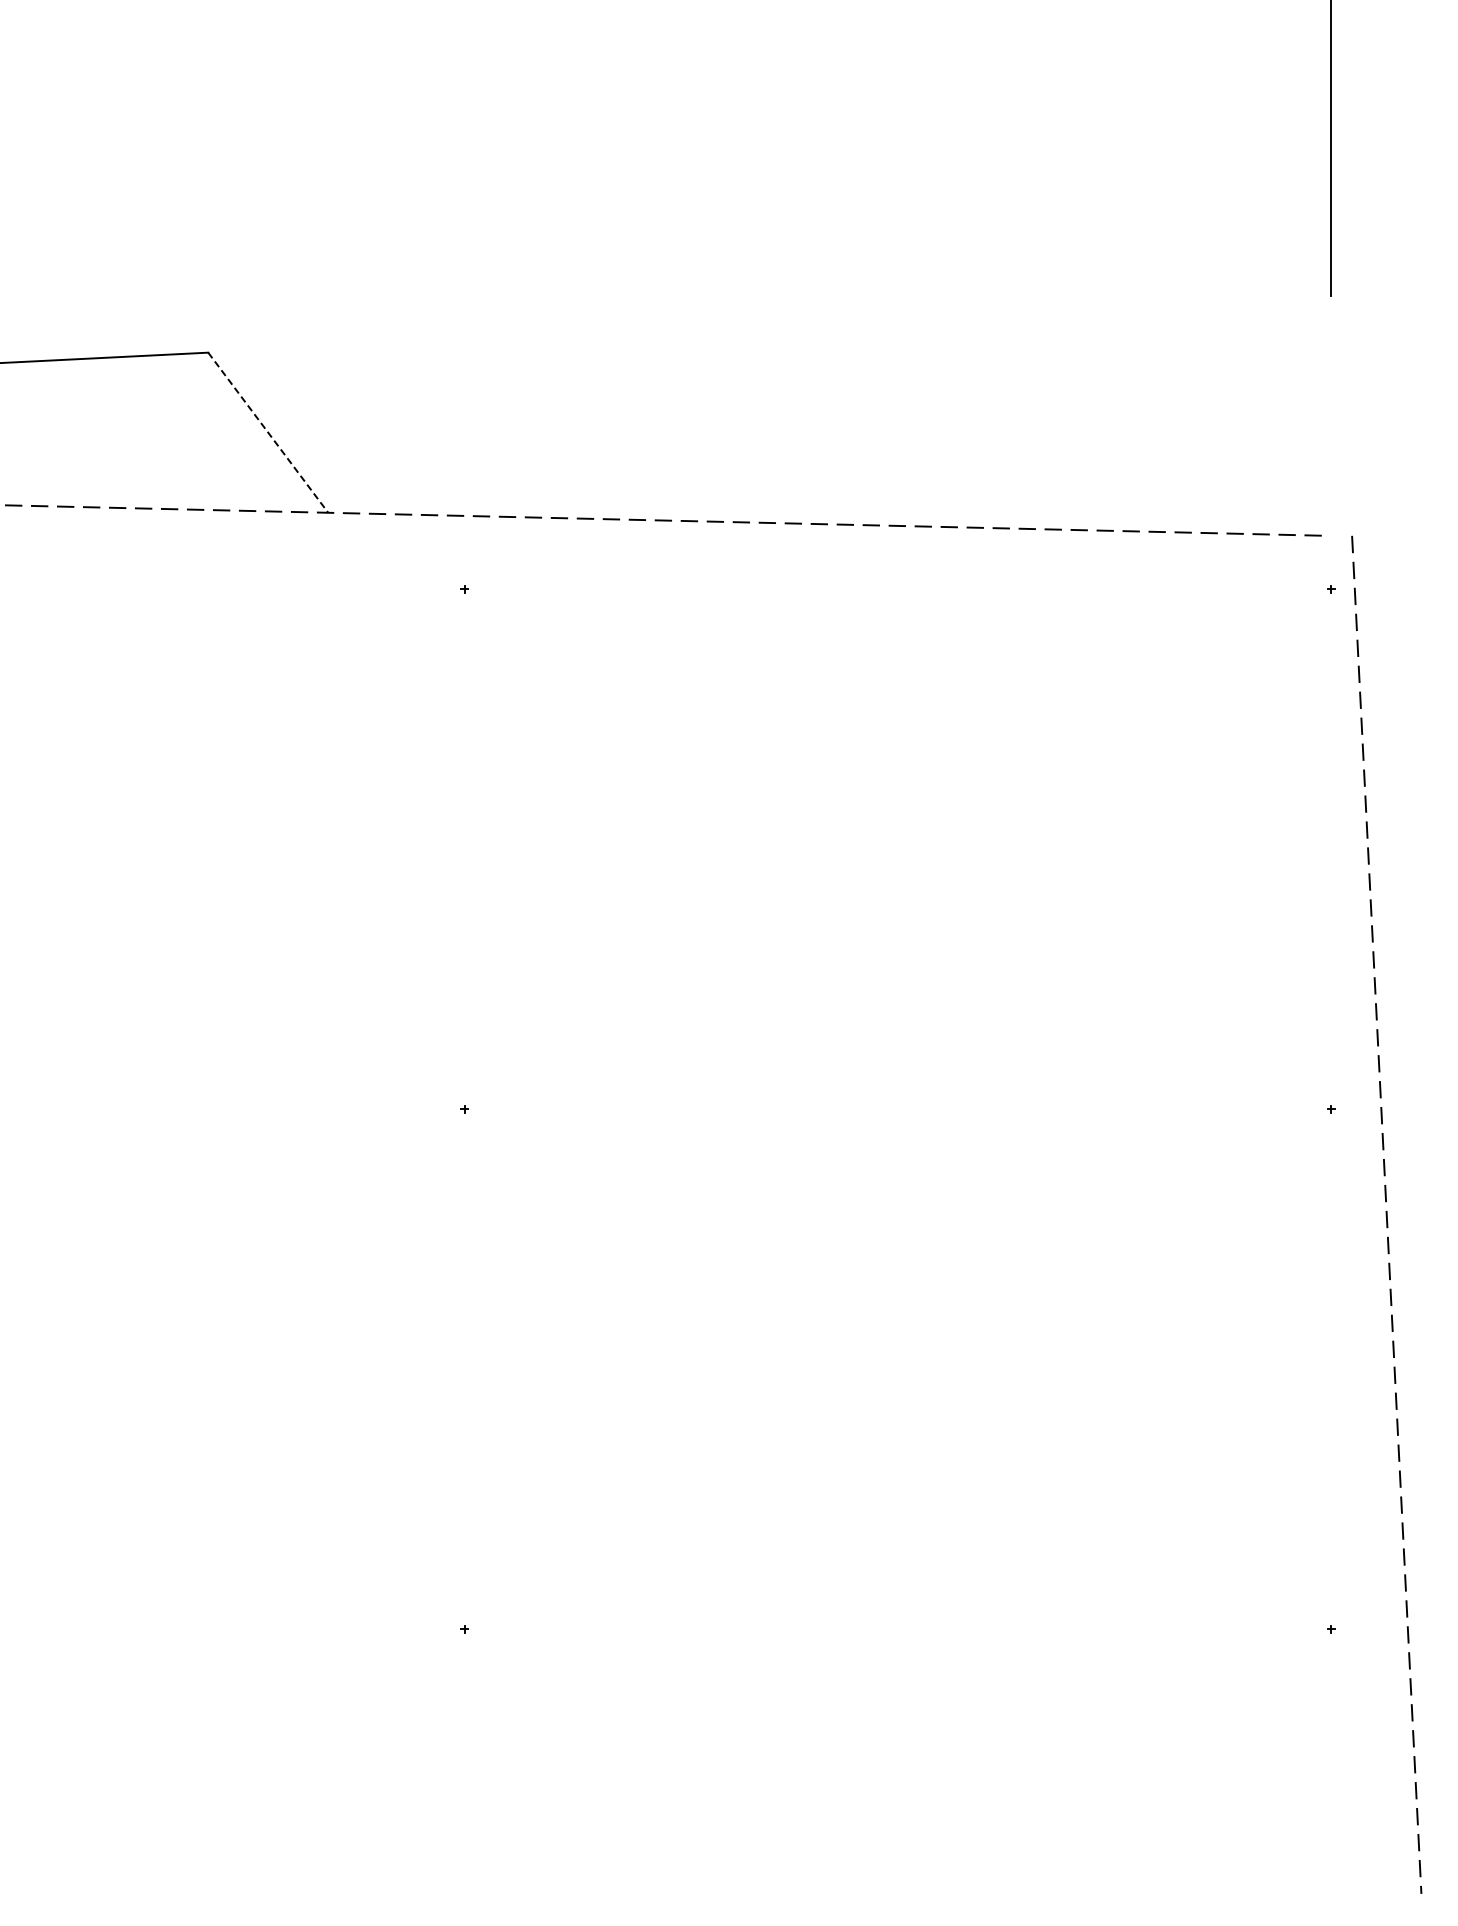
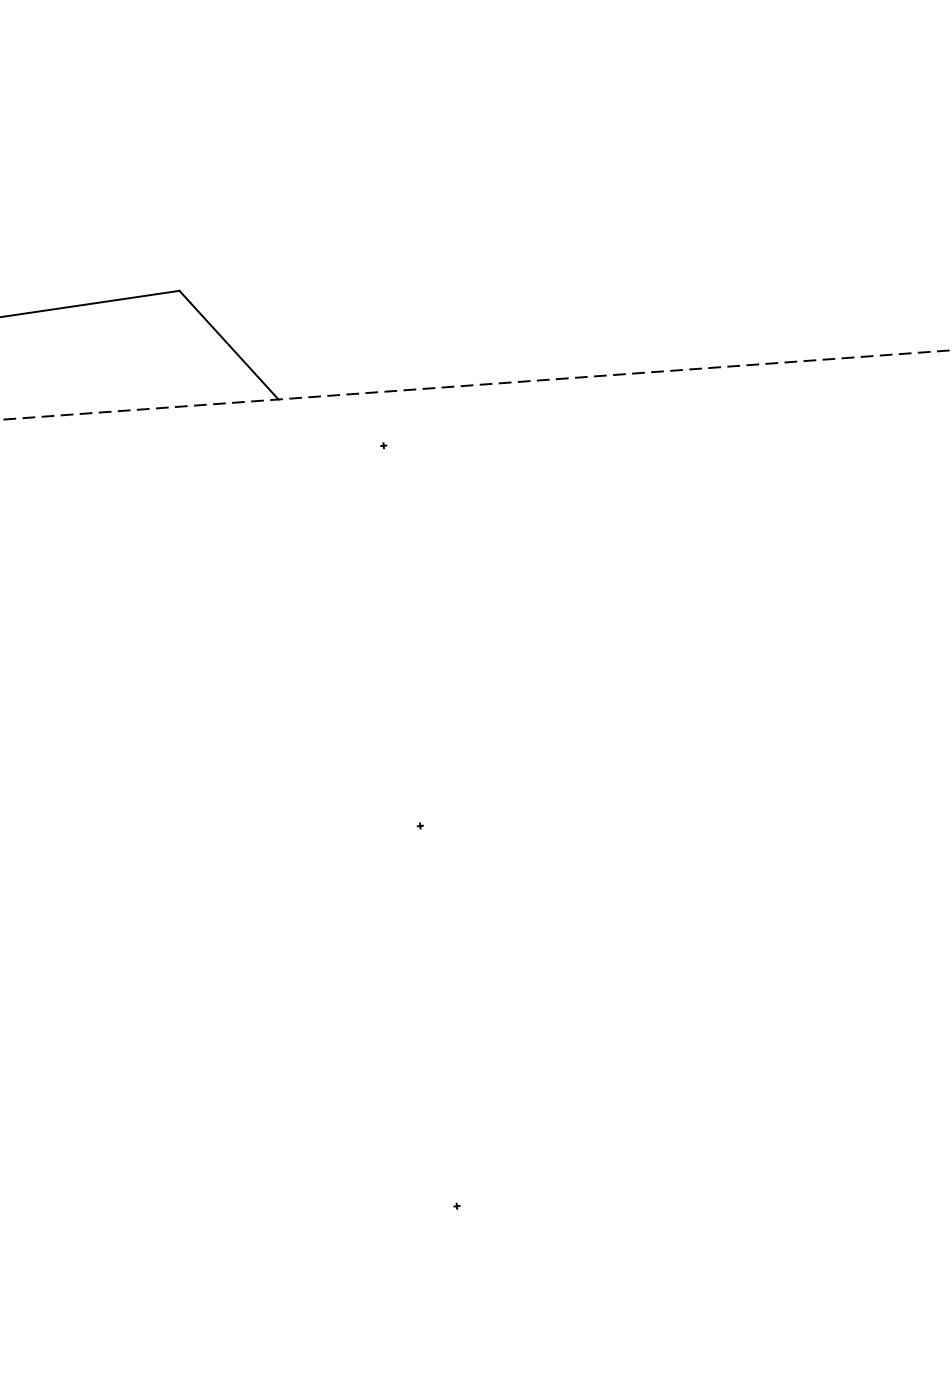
line: (268, 433) -> (229, 345), dashed -> solid

